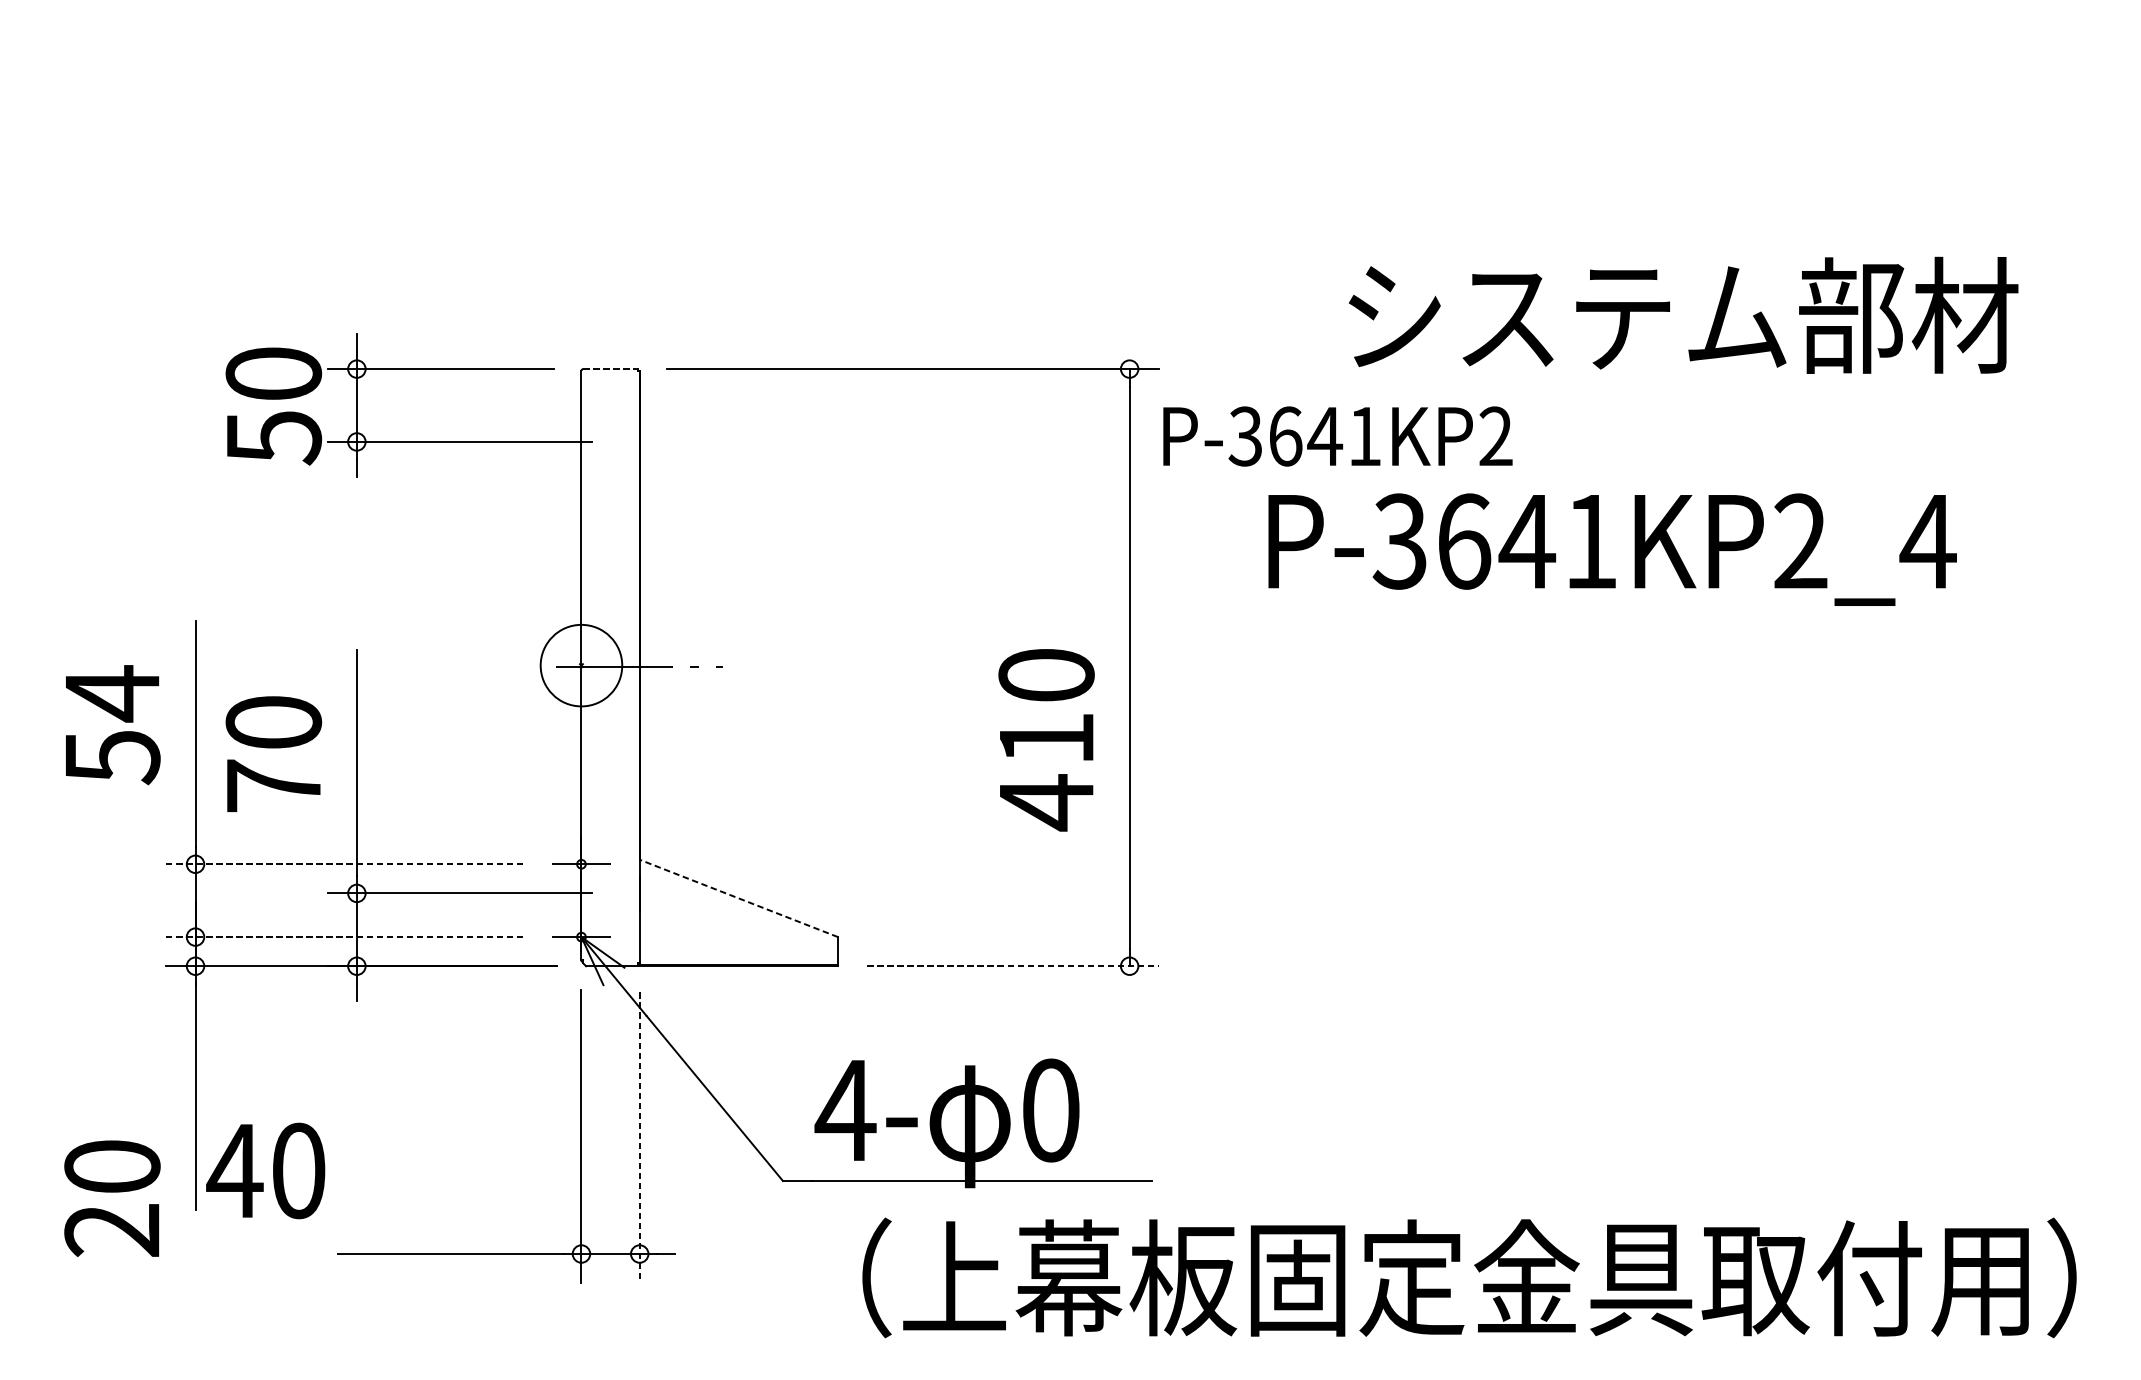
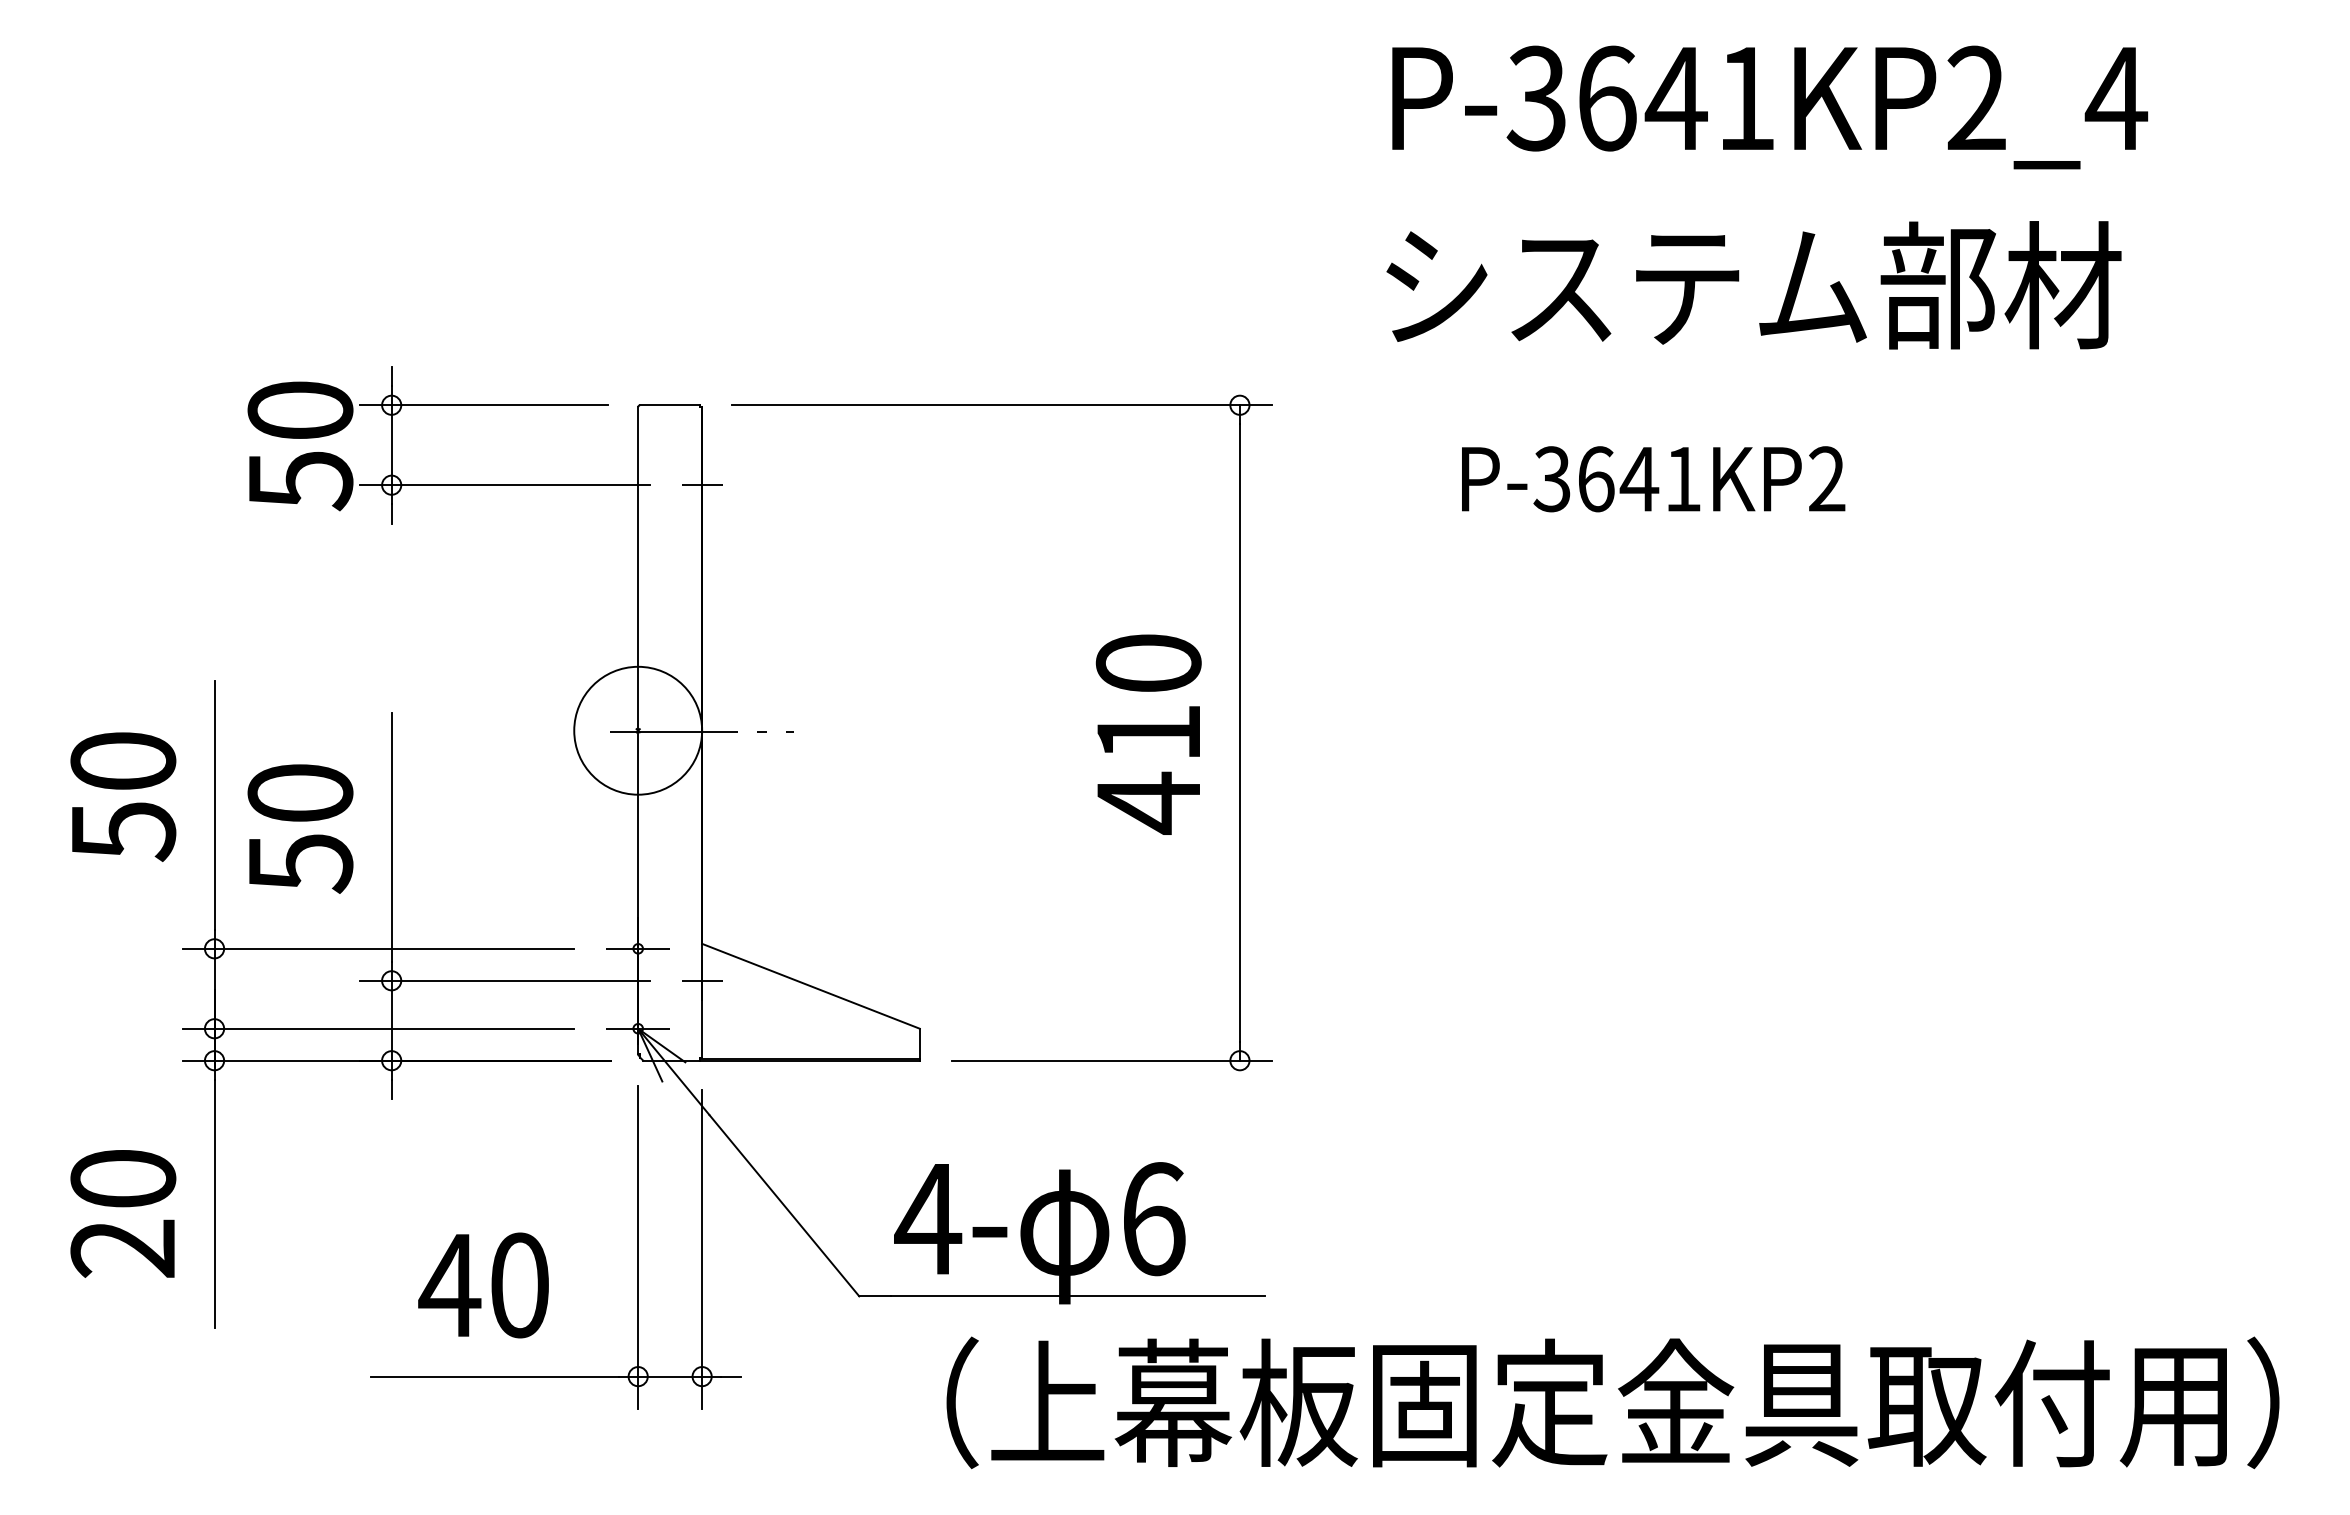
text: (1683, 315) -> (1753, 285), moved
line: (610, 369) -> (670, 405), dashed -> solid
text: (1337, 436) -> (1653, 479), moved
line: (639, 442) -> (701, 485), added
text: (1613, 549) -> (1770, 107), moved
circle: (581, 665) -> (638, 730), size x1.43
text: (112, 693) -> (123, 761), 54 -> 50
text: (1046, 740) -> (1148, 734), moved
text: (274, 786) -> (301, 863), 70 -> 50
line: (344, 864) -> (378, 948), dashed -> solid
line: (639, 893) -> (701, 980), added
line: (739, 898) -> (811, 986), dashed -> solid
line: (344, 936) -> (378, 1028), dashed -> solid
line: (1013, 966) -> (1112, 1060), dashed -> solid
text: (1051, 1110) -> (1154, 1219), 0 -> 6
line: (640, 1138) -> (702, 1249), dashed -> solid
text: (265, 1171) -> (483, 1285), moved
text: (112, 1198) -> (123, 1213), moved

